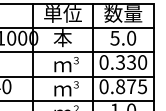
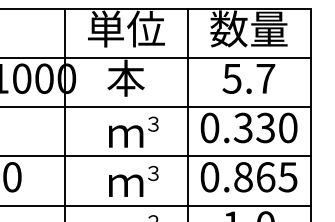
text: (131, 37) -> (265, 77), 5.0 -> 5.7
text: (131, 86) -> (265, 176), 0.875 -> 0.865

